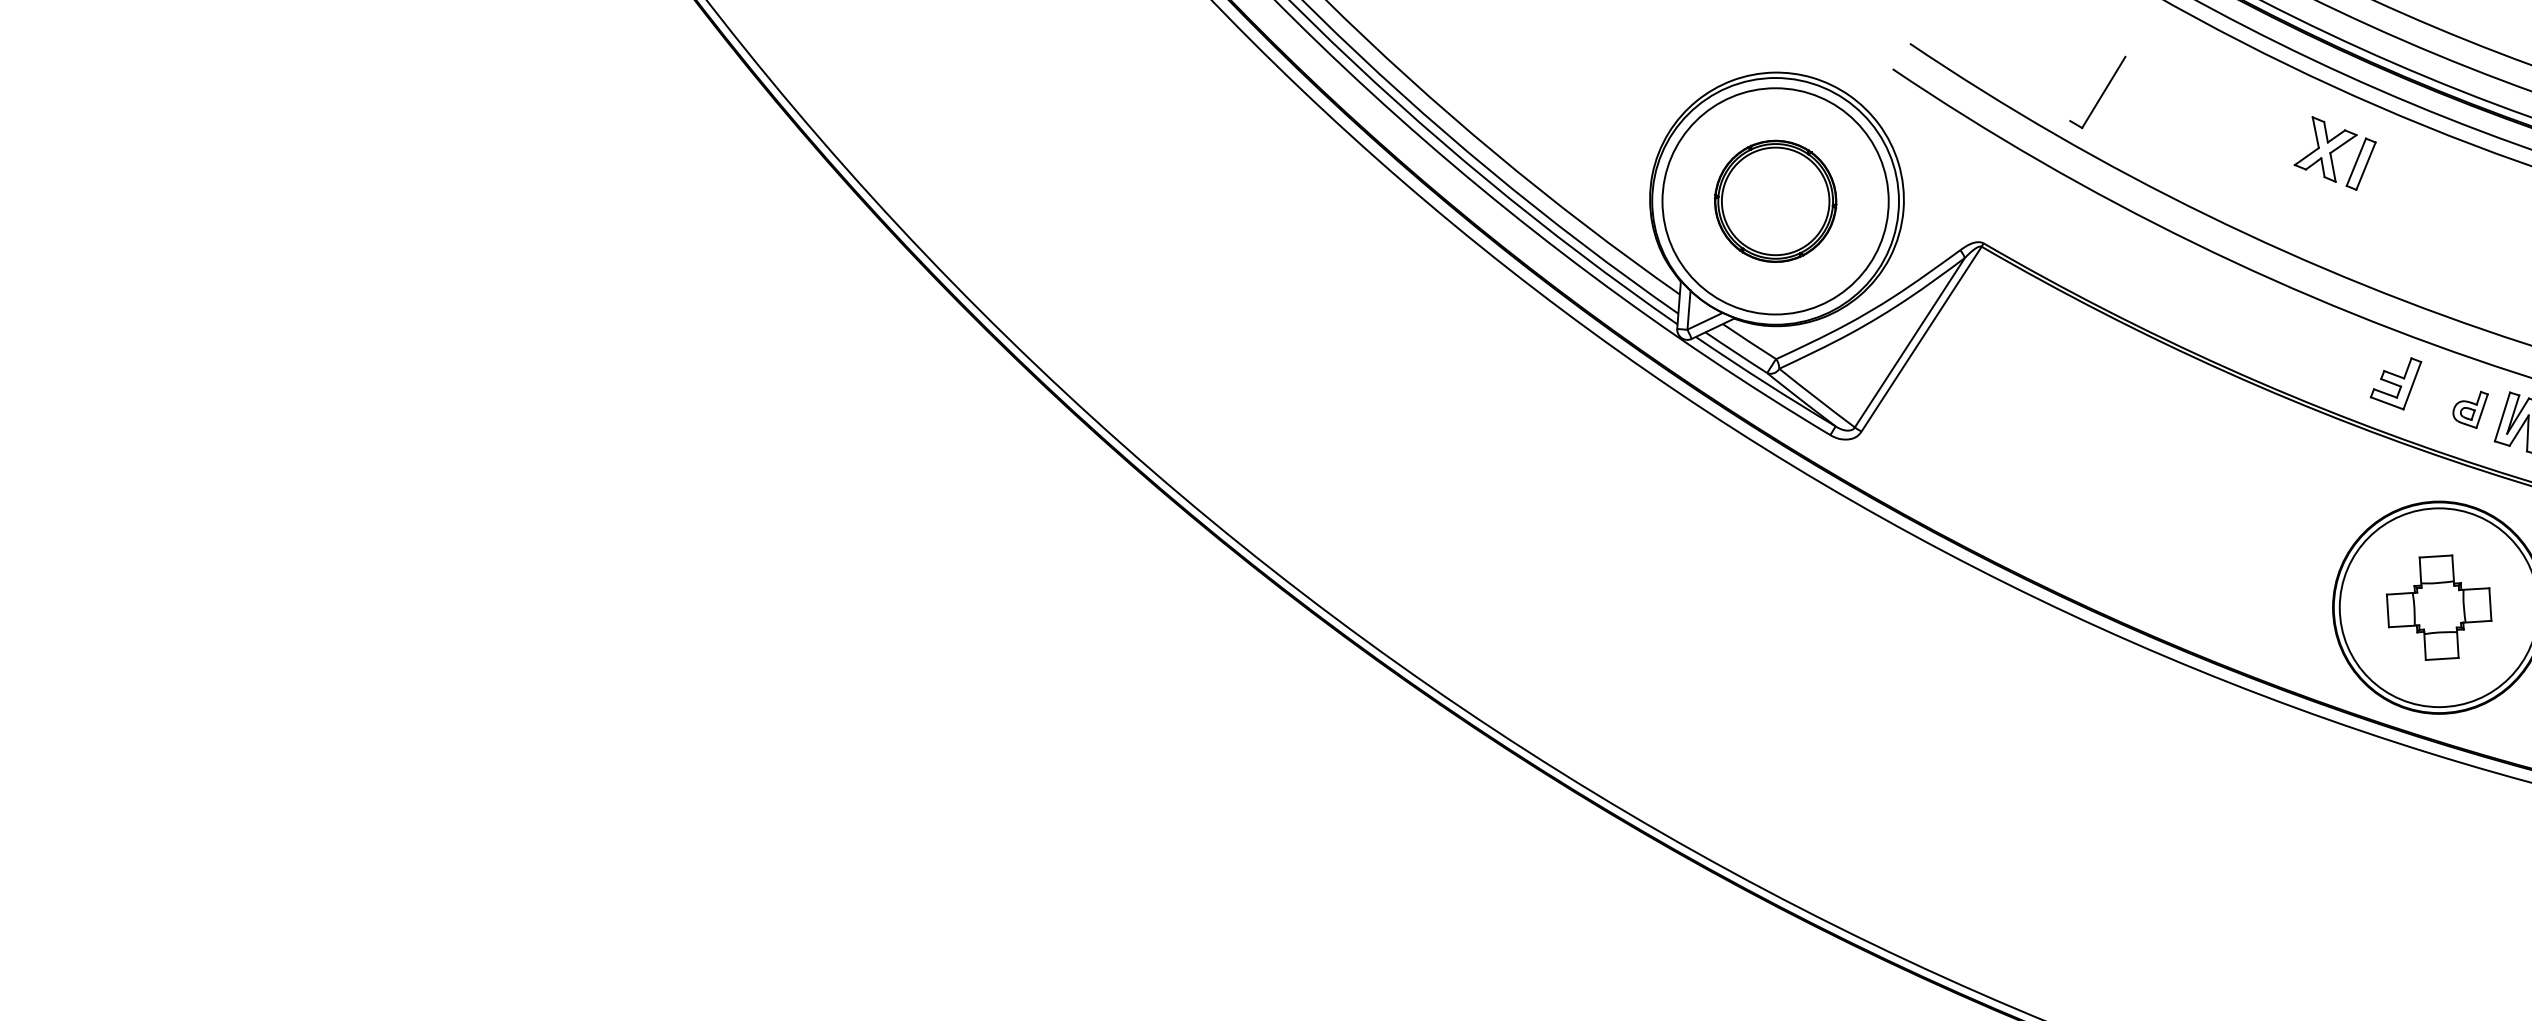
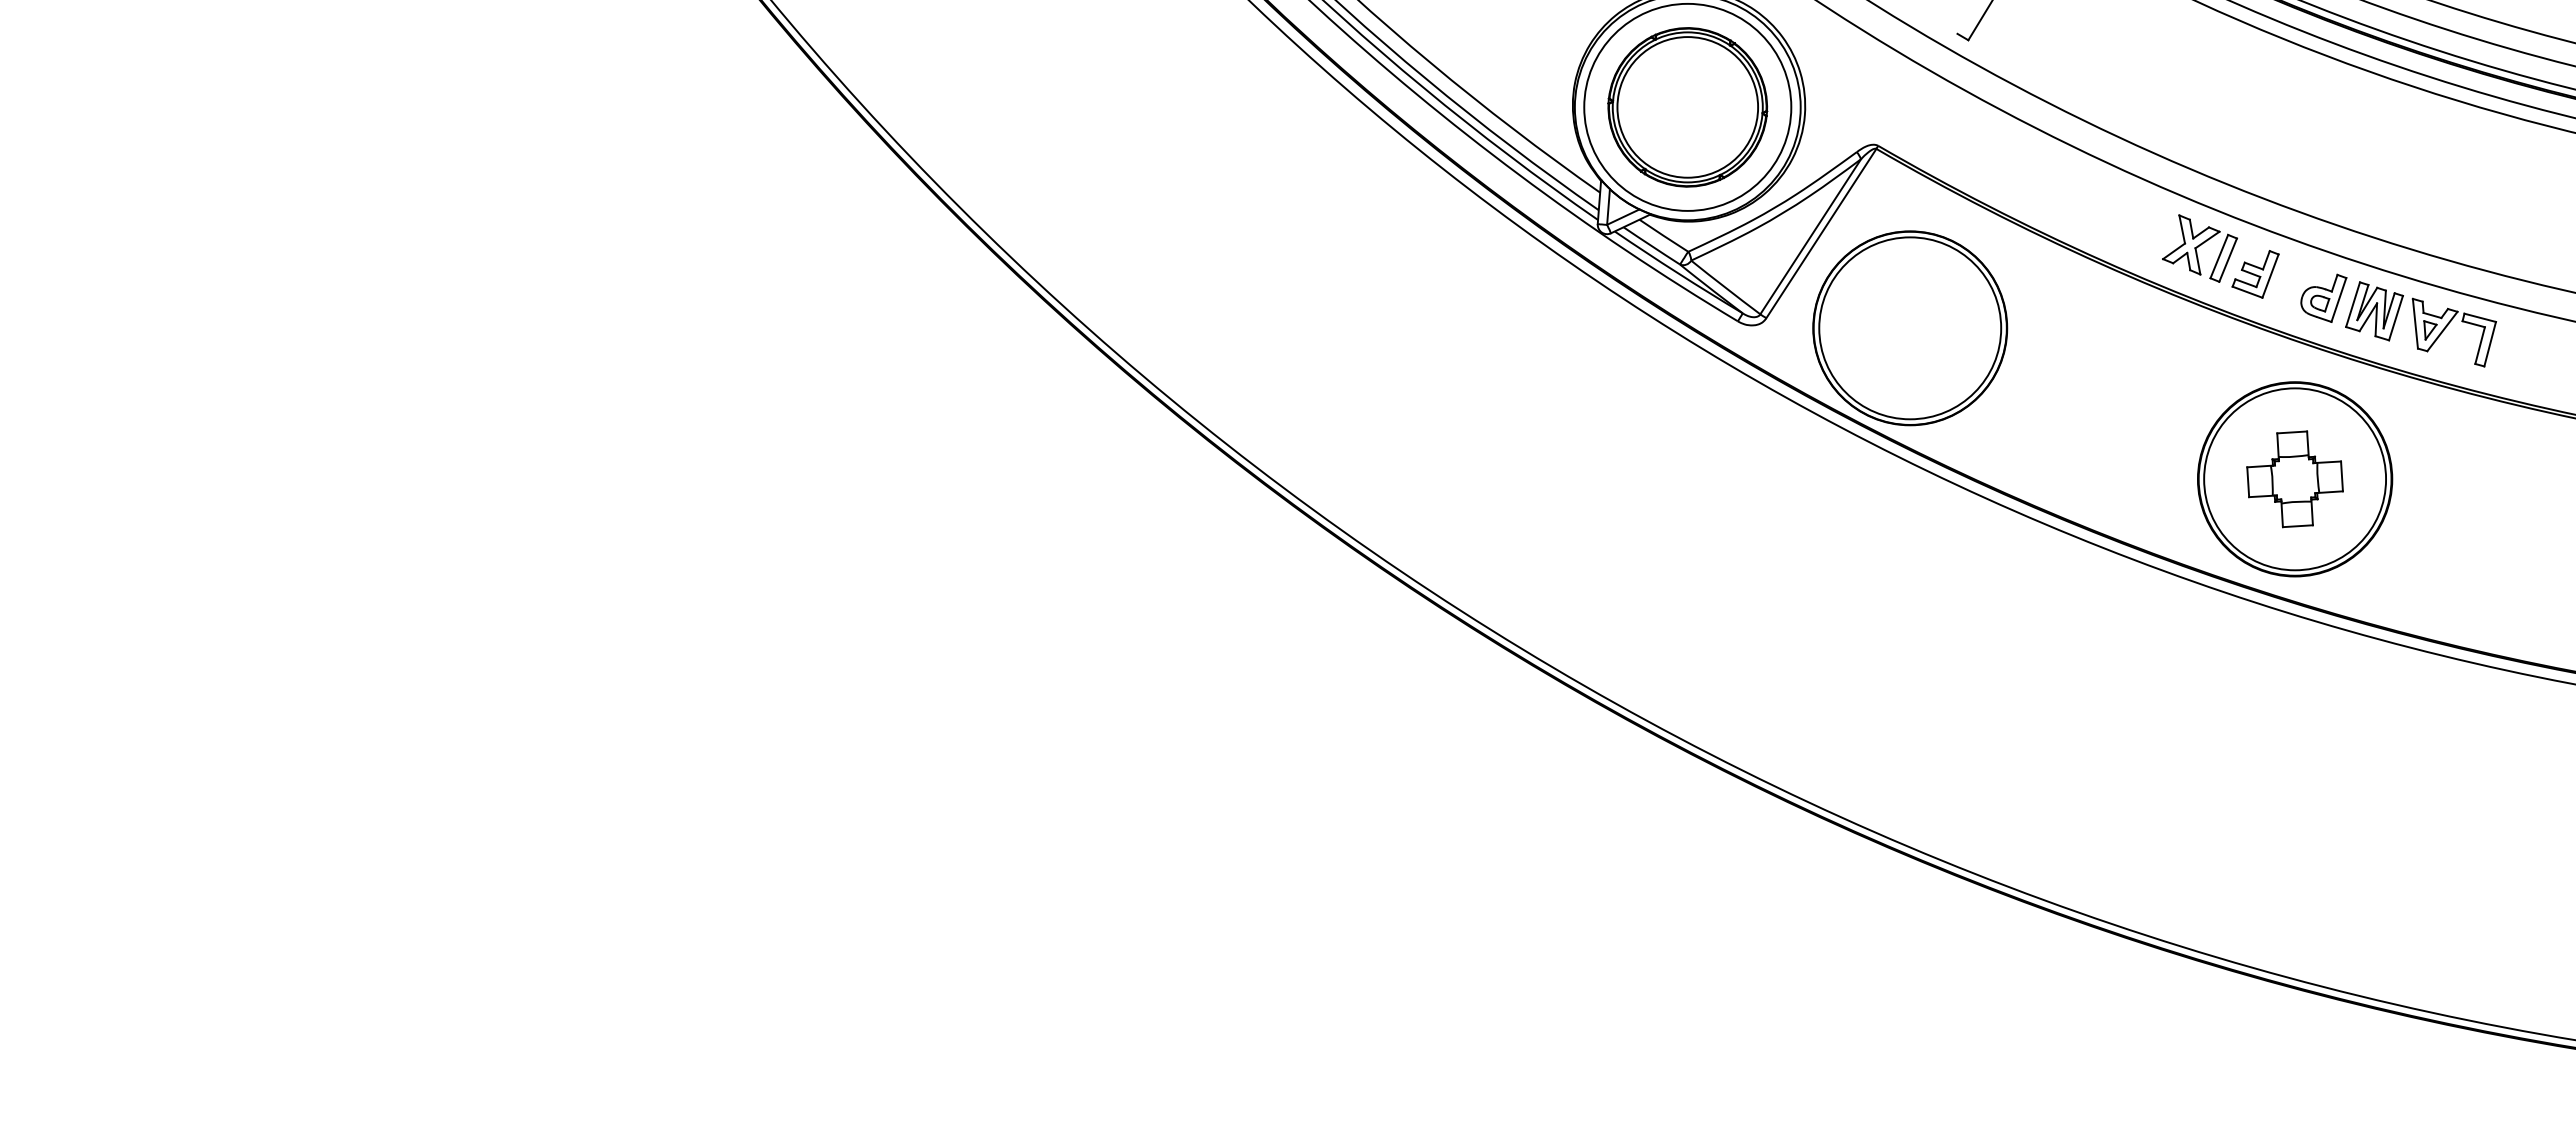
part: (2334, 153) -> (2199, 248), moved
part: (1775, 201) -> (1687, 107), size x1.43
part: (2470, 409) -> (2323, 297), size x1.43
part: (2018, 442) -> (1910, 328), added

